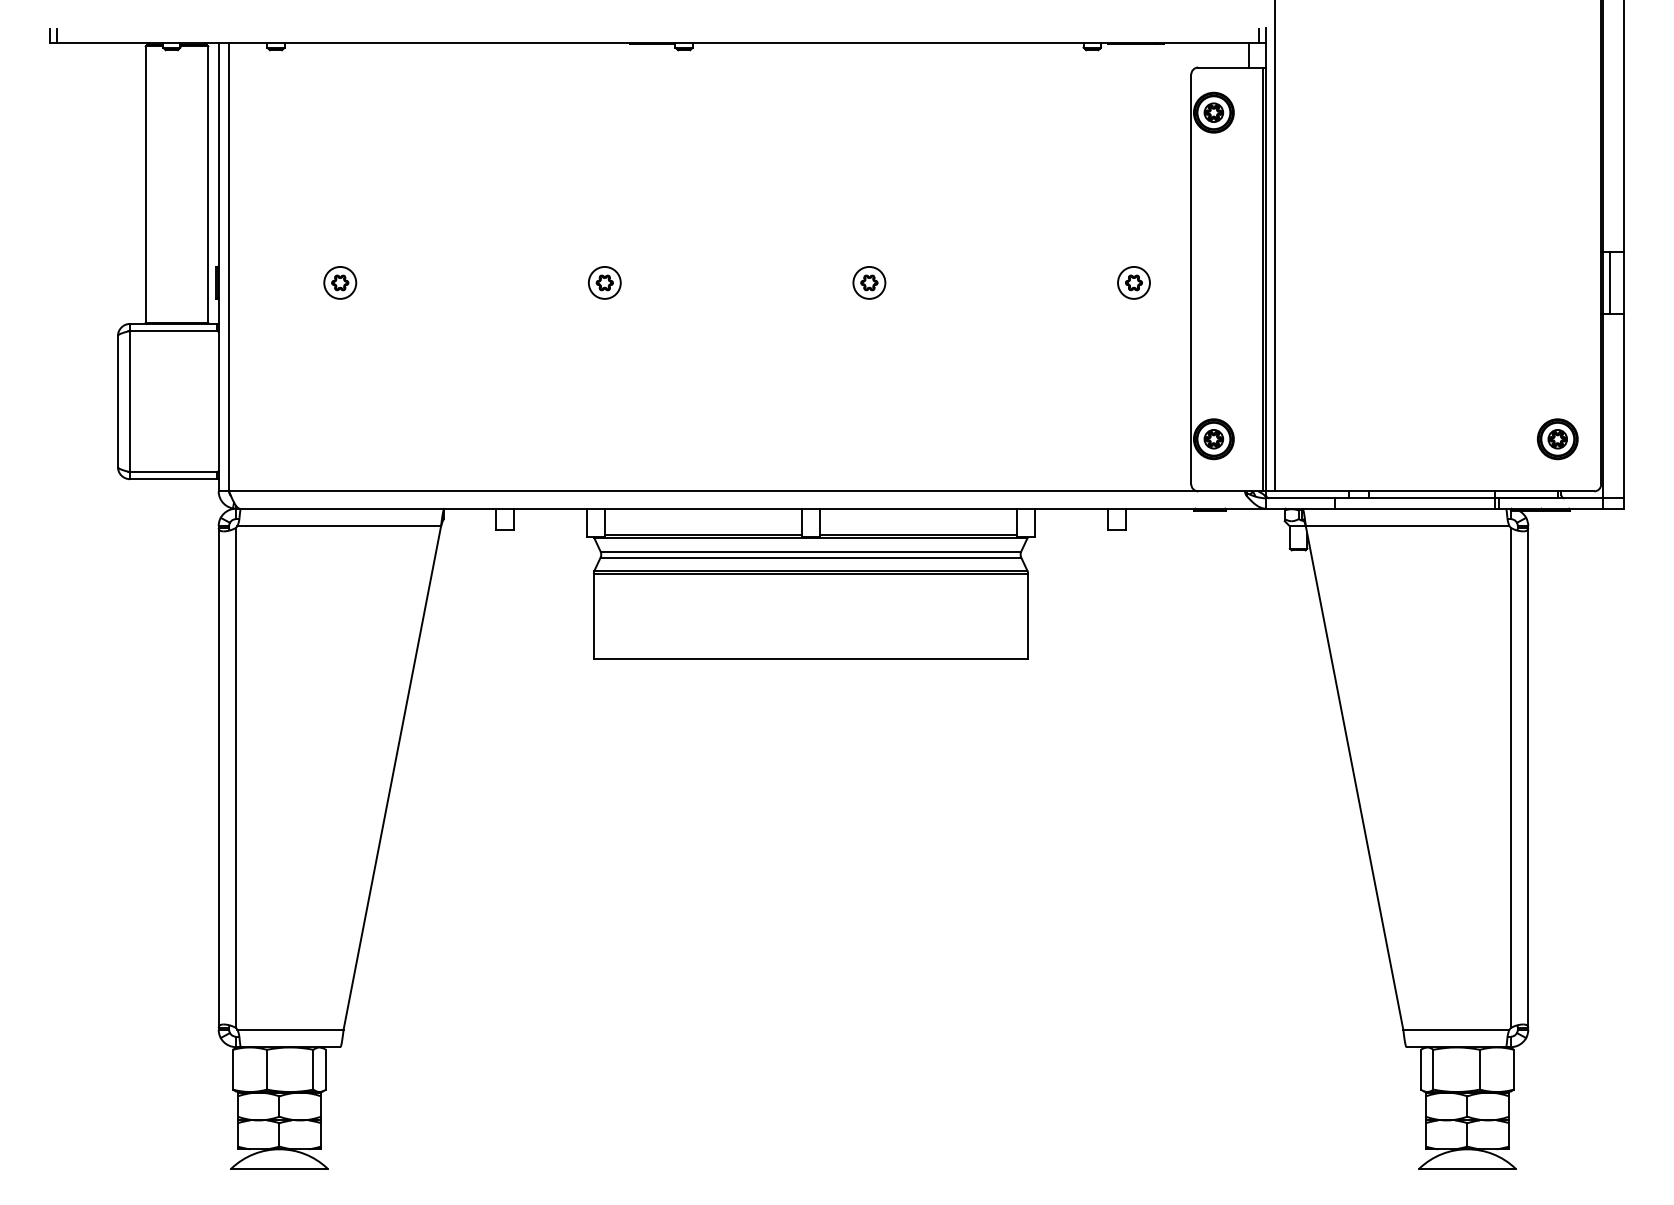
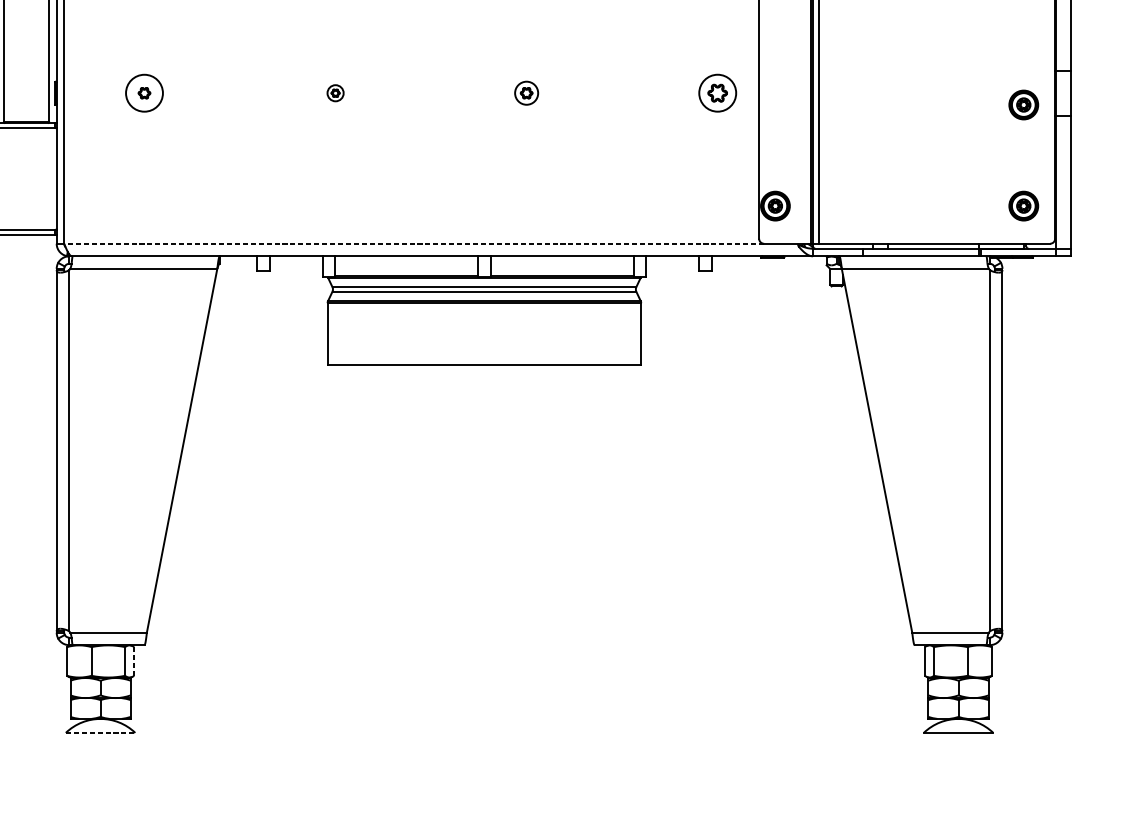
circle: (340, 282) -> (144, 92), size x1.6
part: (604, 282) -> (335, 92), size x0.7
part: (1133, 282) -> (717, 92), size x1.6
line: (1609, 282) -> (1061, 92), removed
part: (1557, 299) -> (1023, 105), added
line: (713, 491) -> (414, 243), solid -> dashed
line: (325, 1069) -> (133, 661), solid -> dashed
line: (279, 1168) -> (100, 732), solid -> dashed

